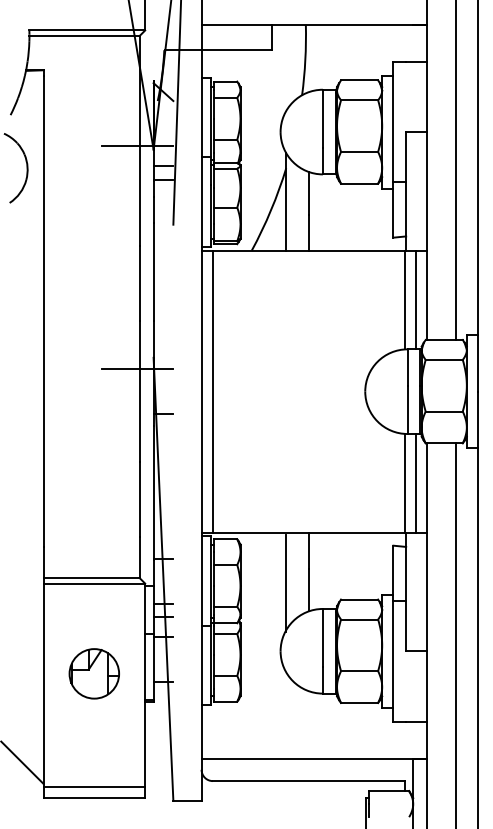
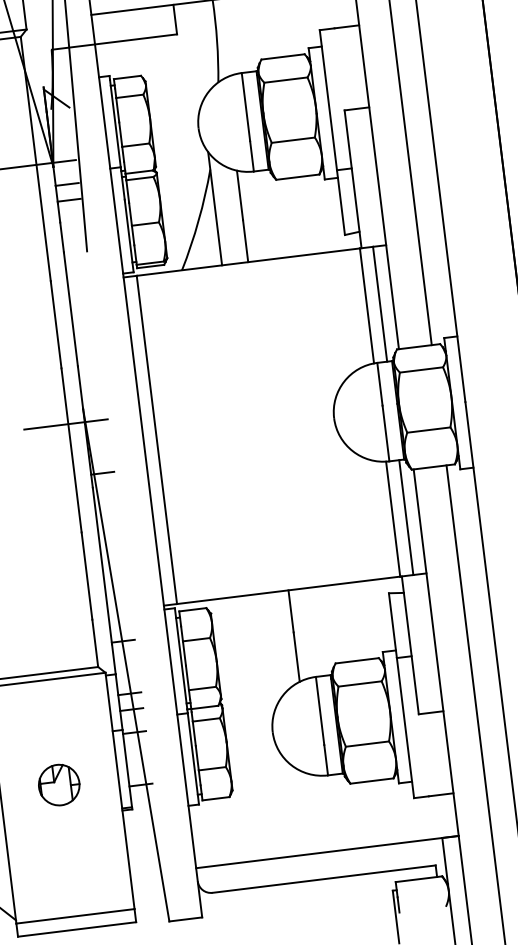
line: (286, 583) -> (269, 652), removed
part: (93, 673) -> (58, 784), size x0.7

